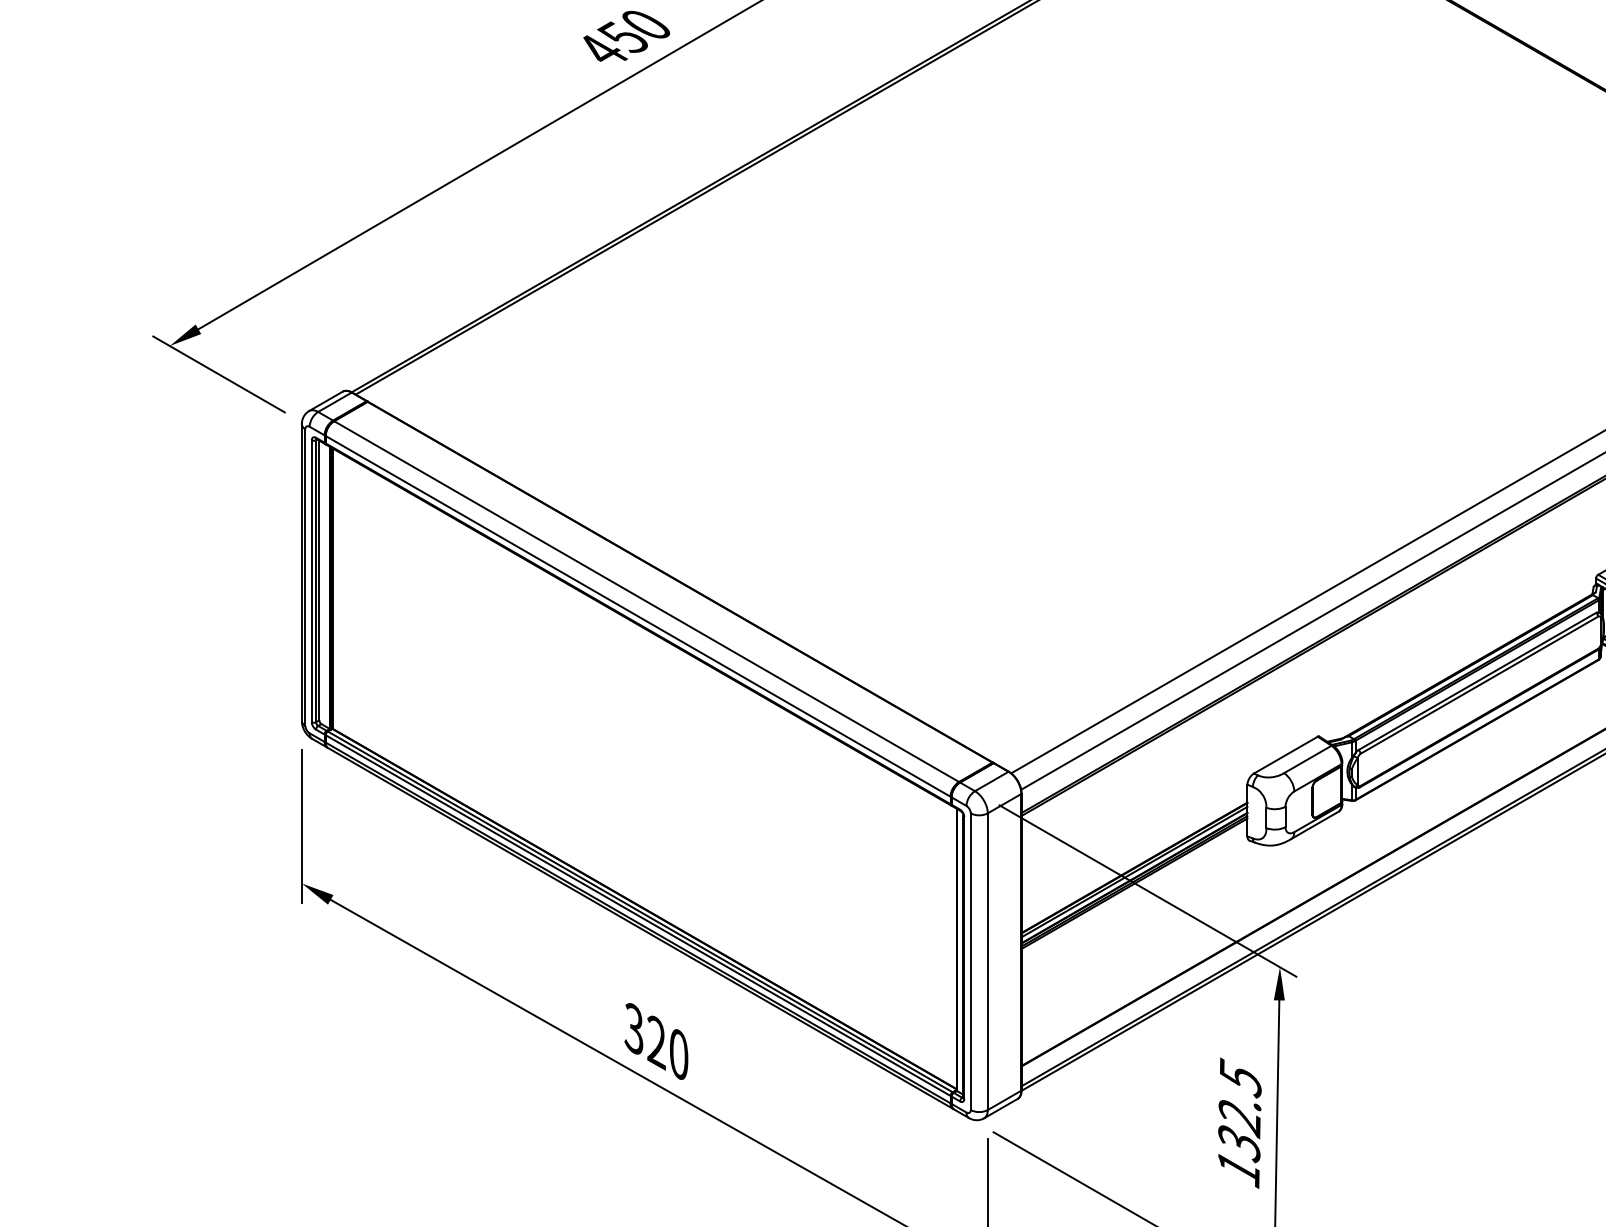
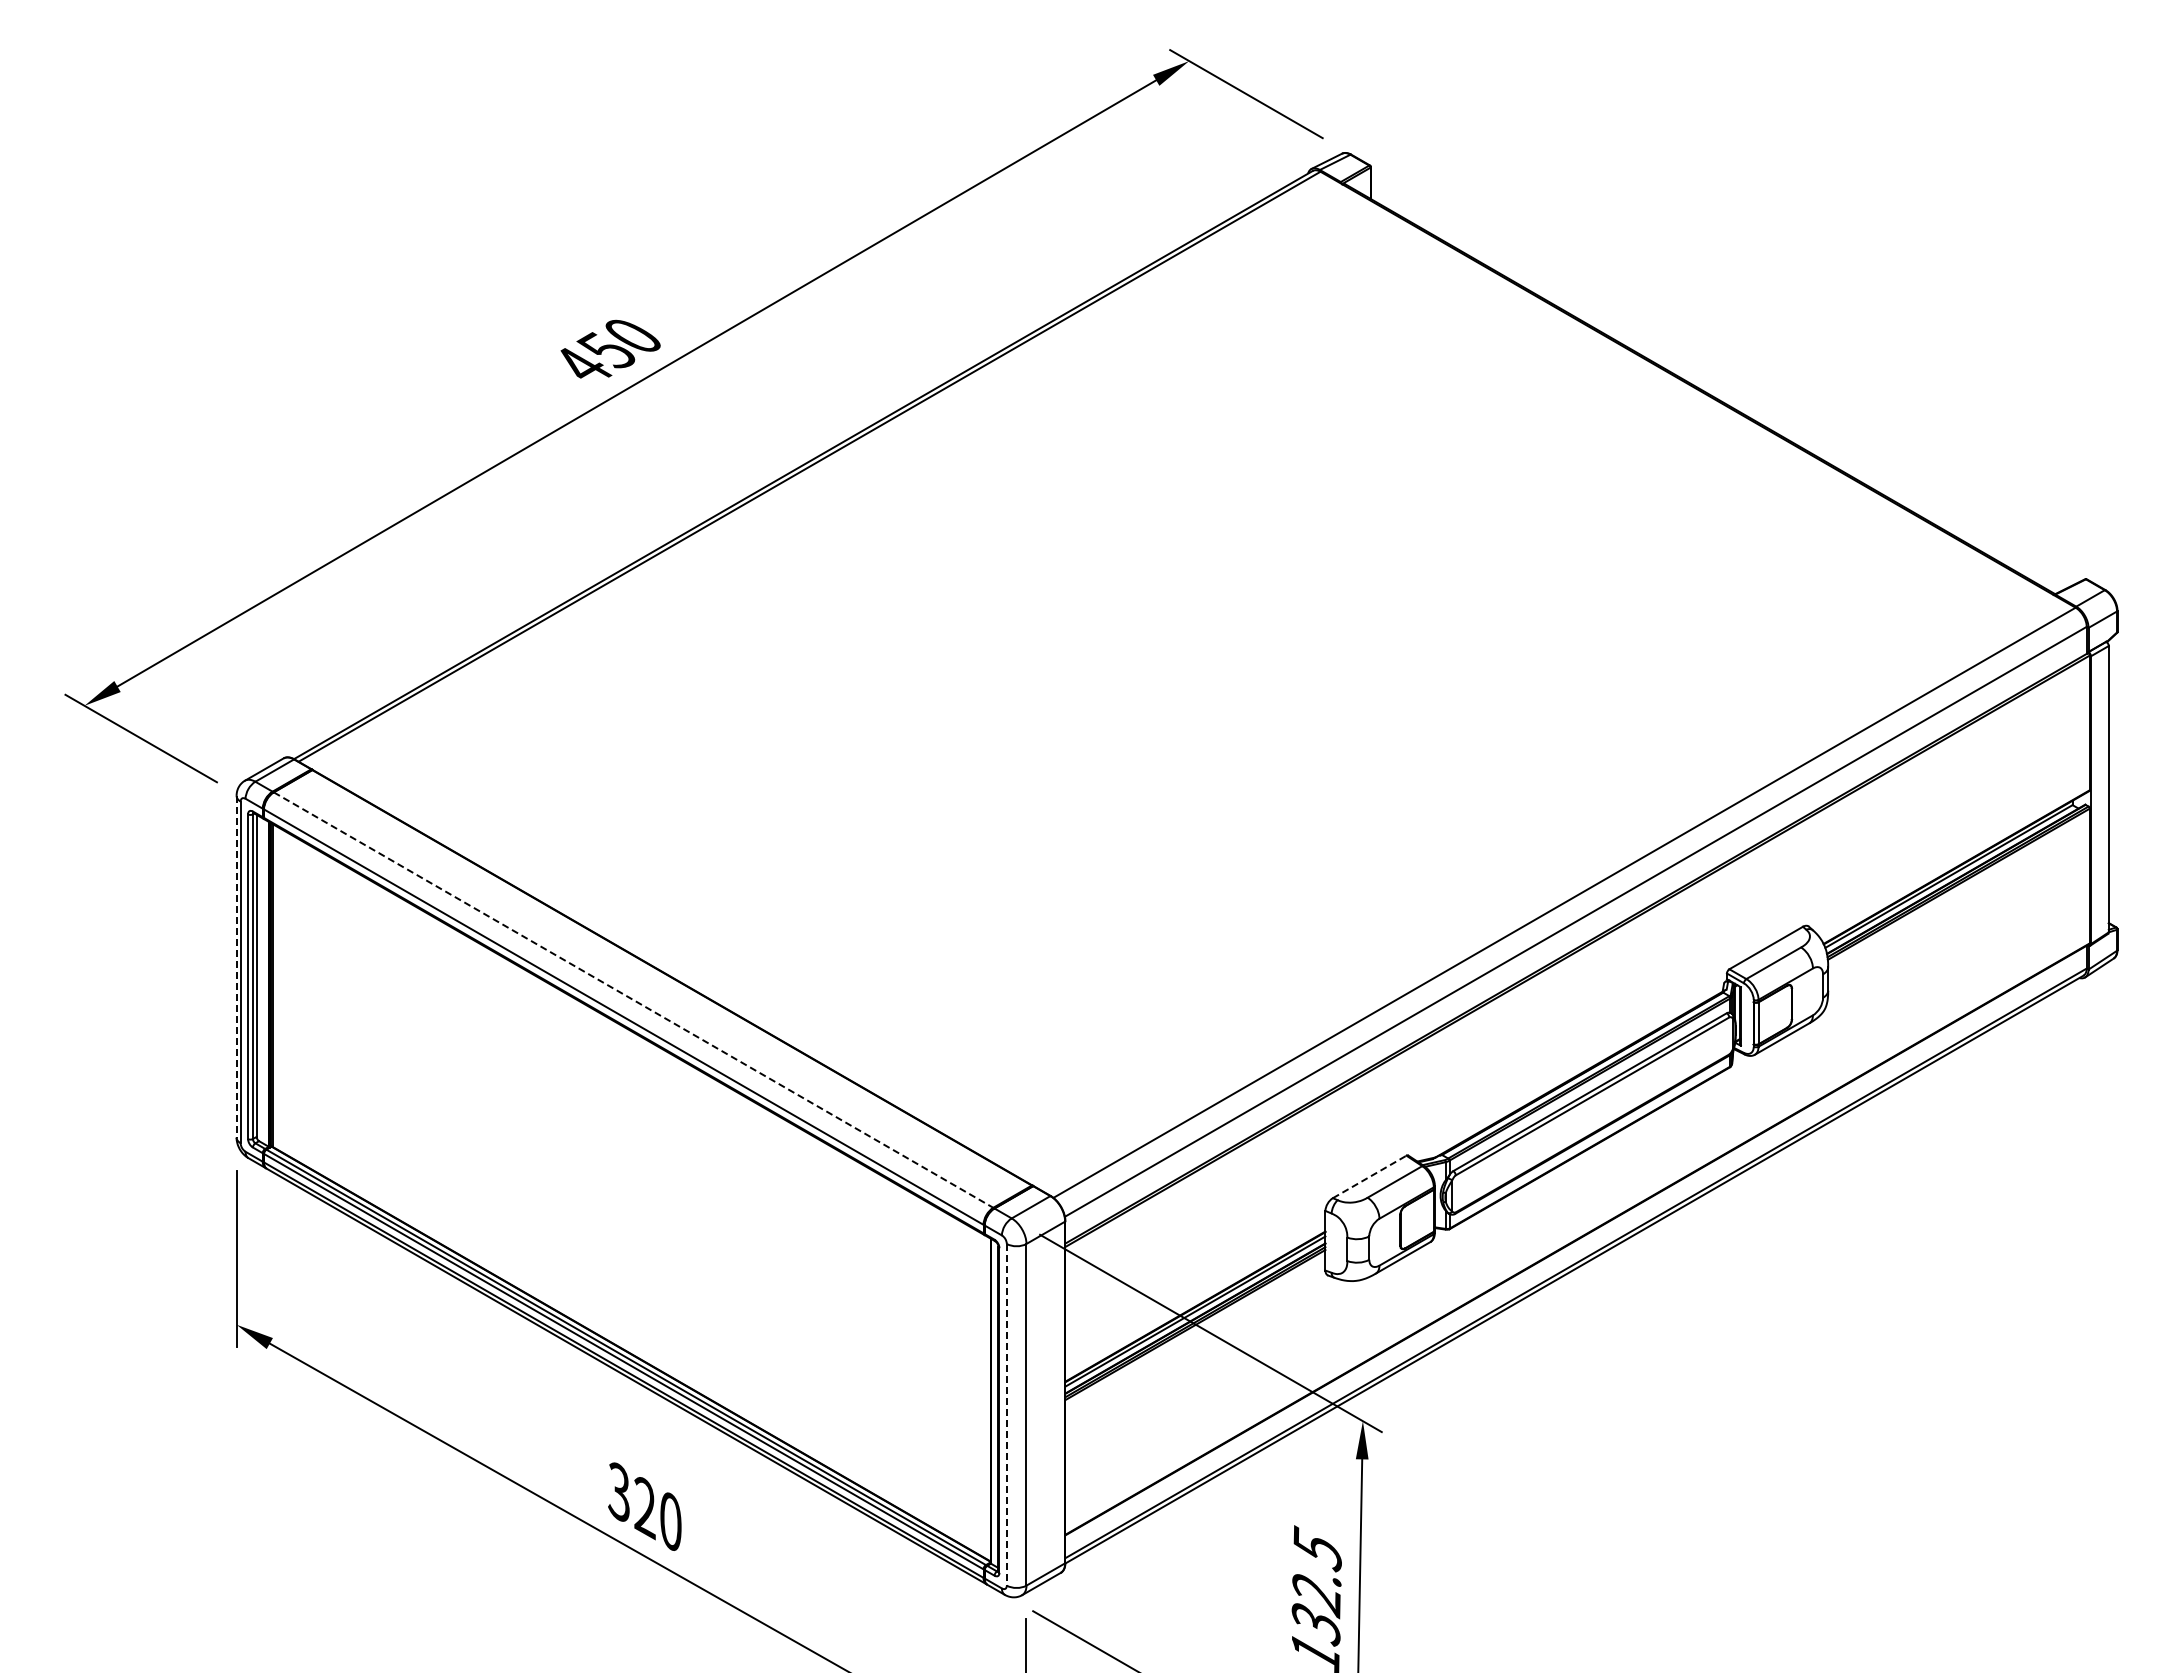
line: (301, 572) -> (236, 966), solid -> dashed
line: (647, 601) -> (634, 1000), solid -> dashed
line: (1286, 754) -> (1370, 1176), solid -> dashed
line: (970, 961) -> (1006, 1414), solid -> dashed

